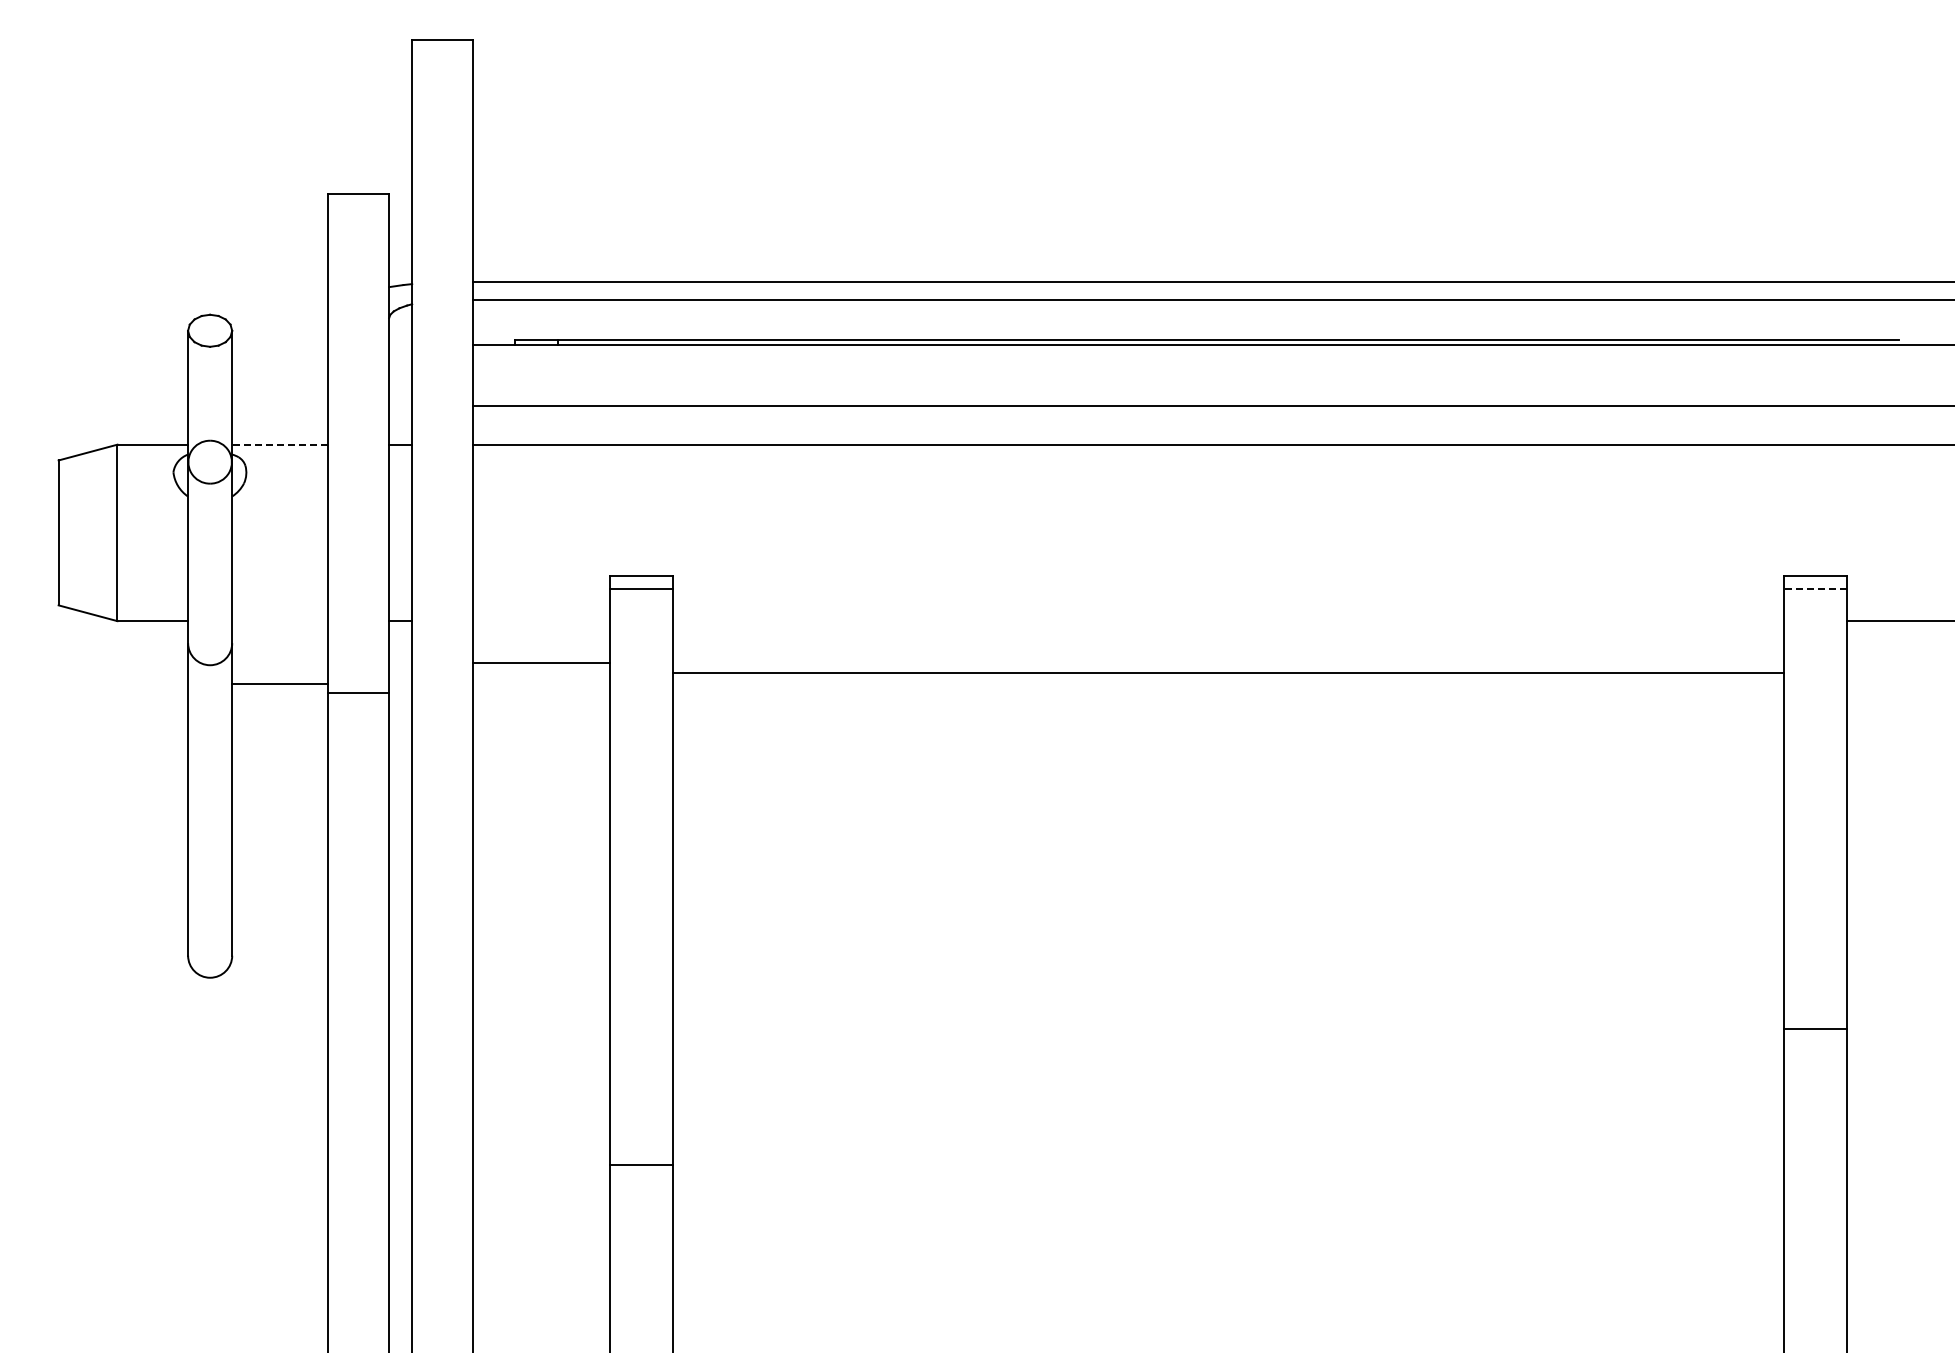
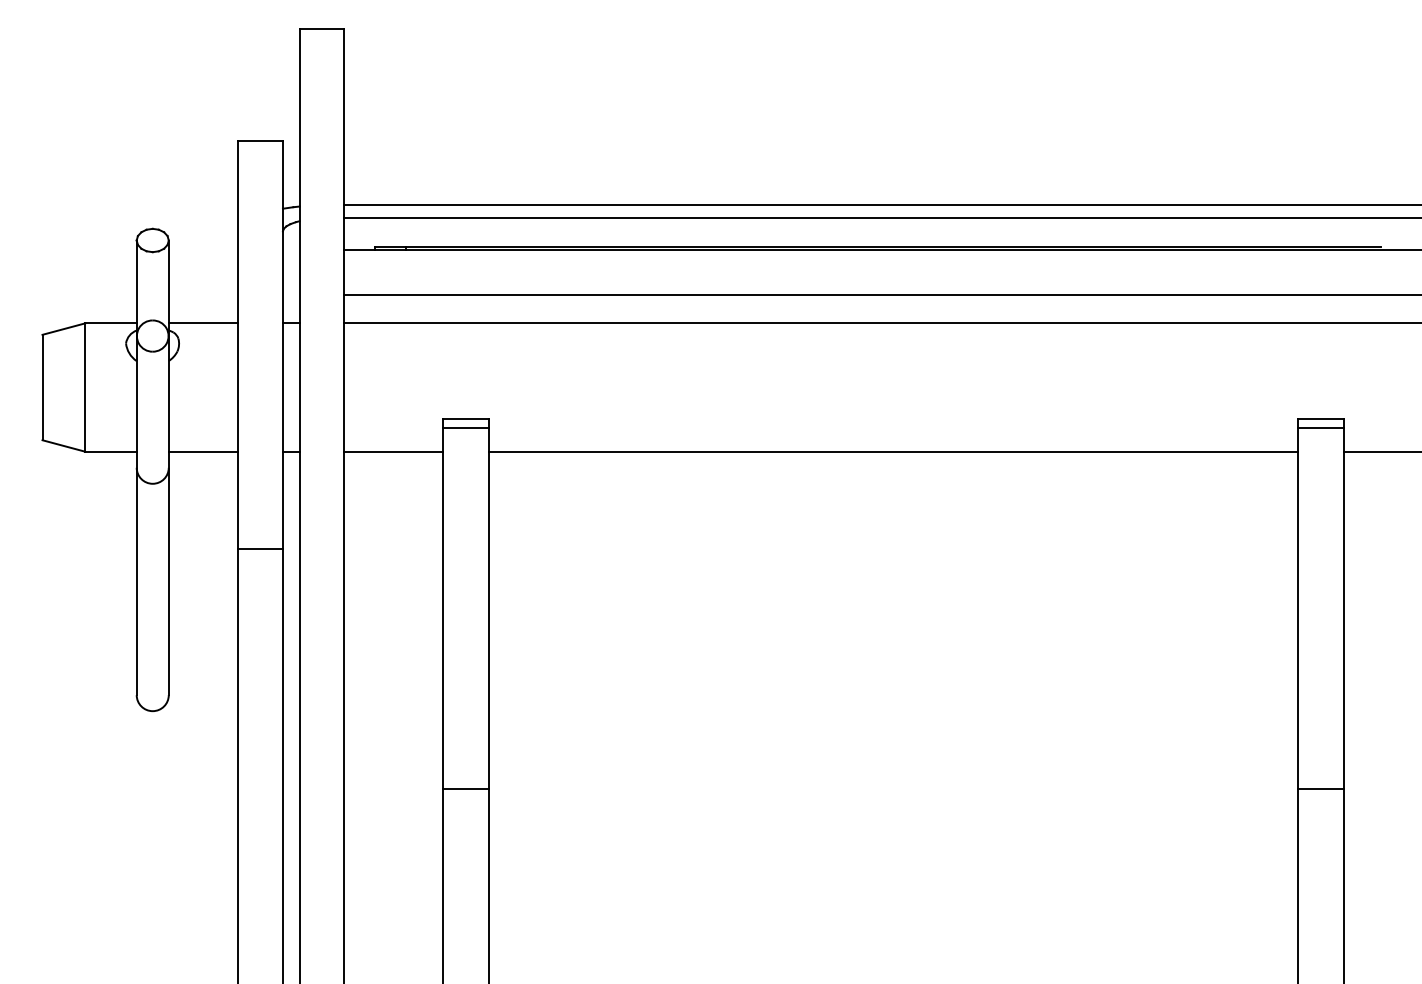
line: (280, 444) -> (203, 323), dashed -> solid
line: (1815, 588) -> (1320, 427), dashed -> solid
line: (541, 663) -> (393, 451), moved
line: (1228, 673) -> (893, 451), moved
line: (280, 684) -> (203, 451), moved
line: (358, 692) -> (260, 548), moved
line: (1815, 1029) -> (1320, 788), moved
line: (640, 1165) -> (465, 788), moved

